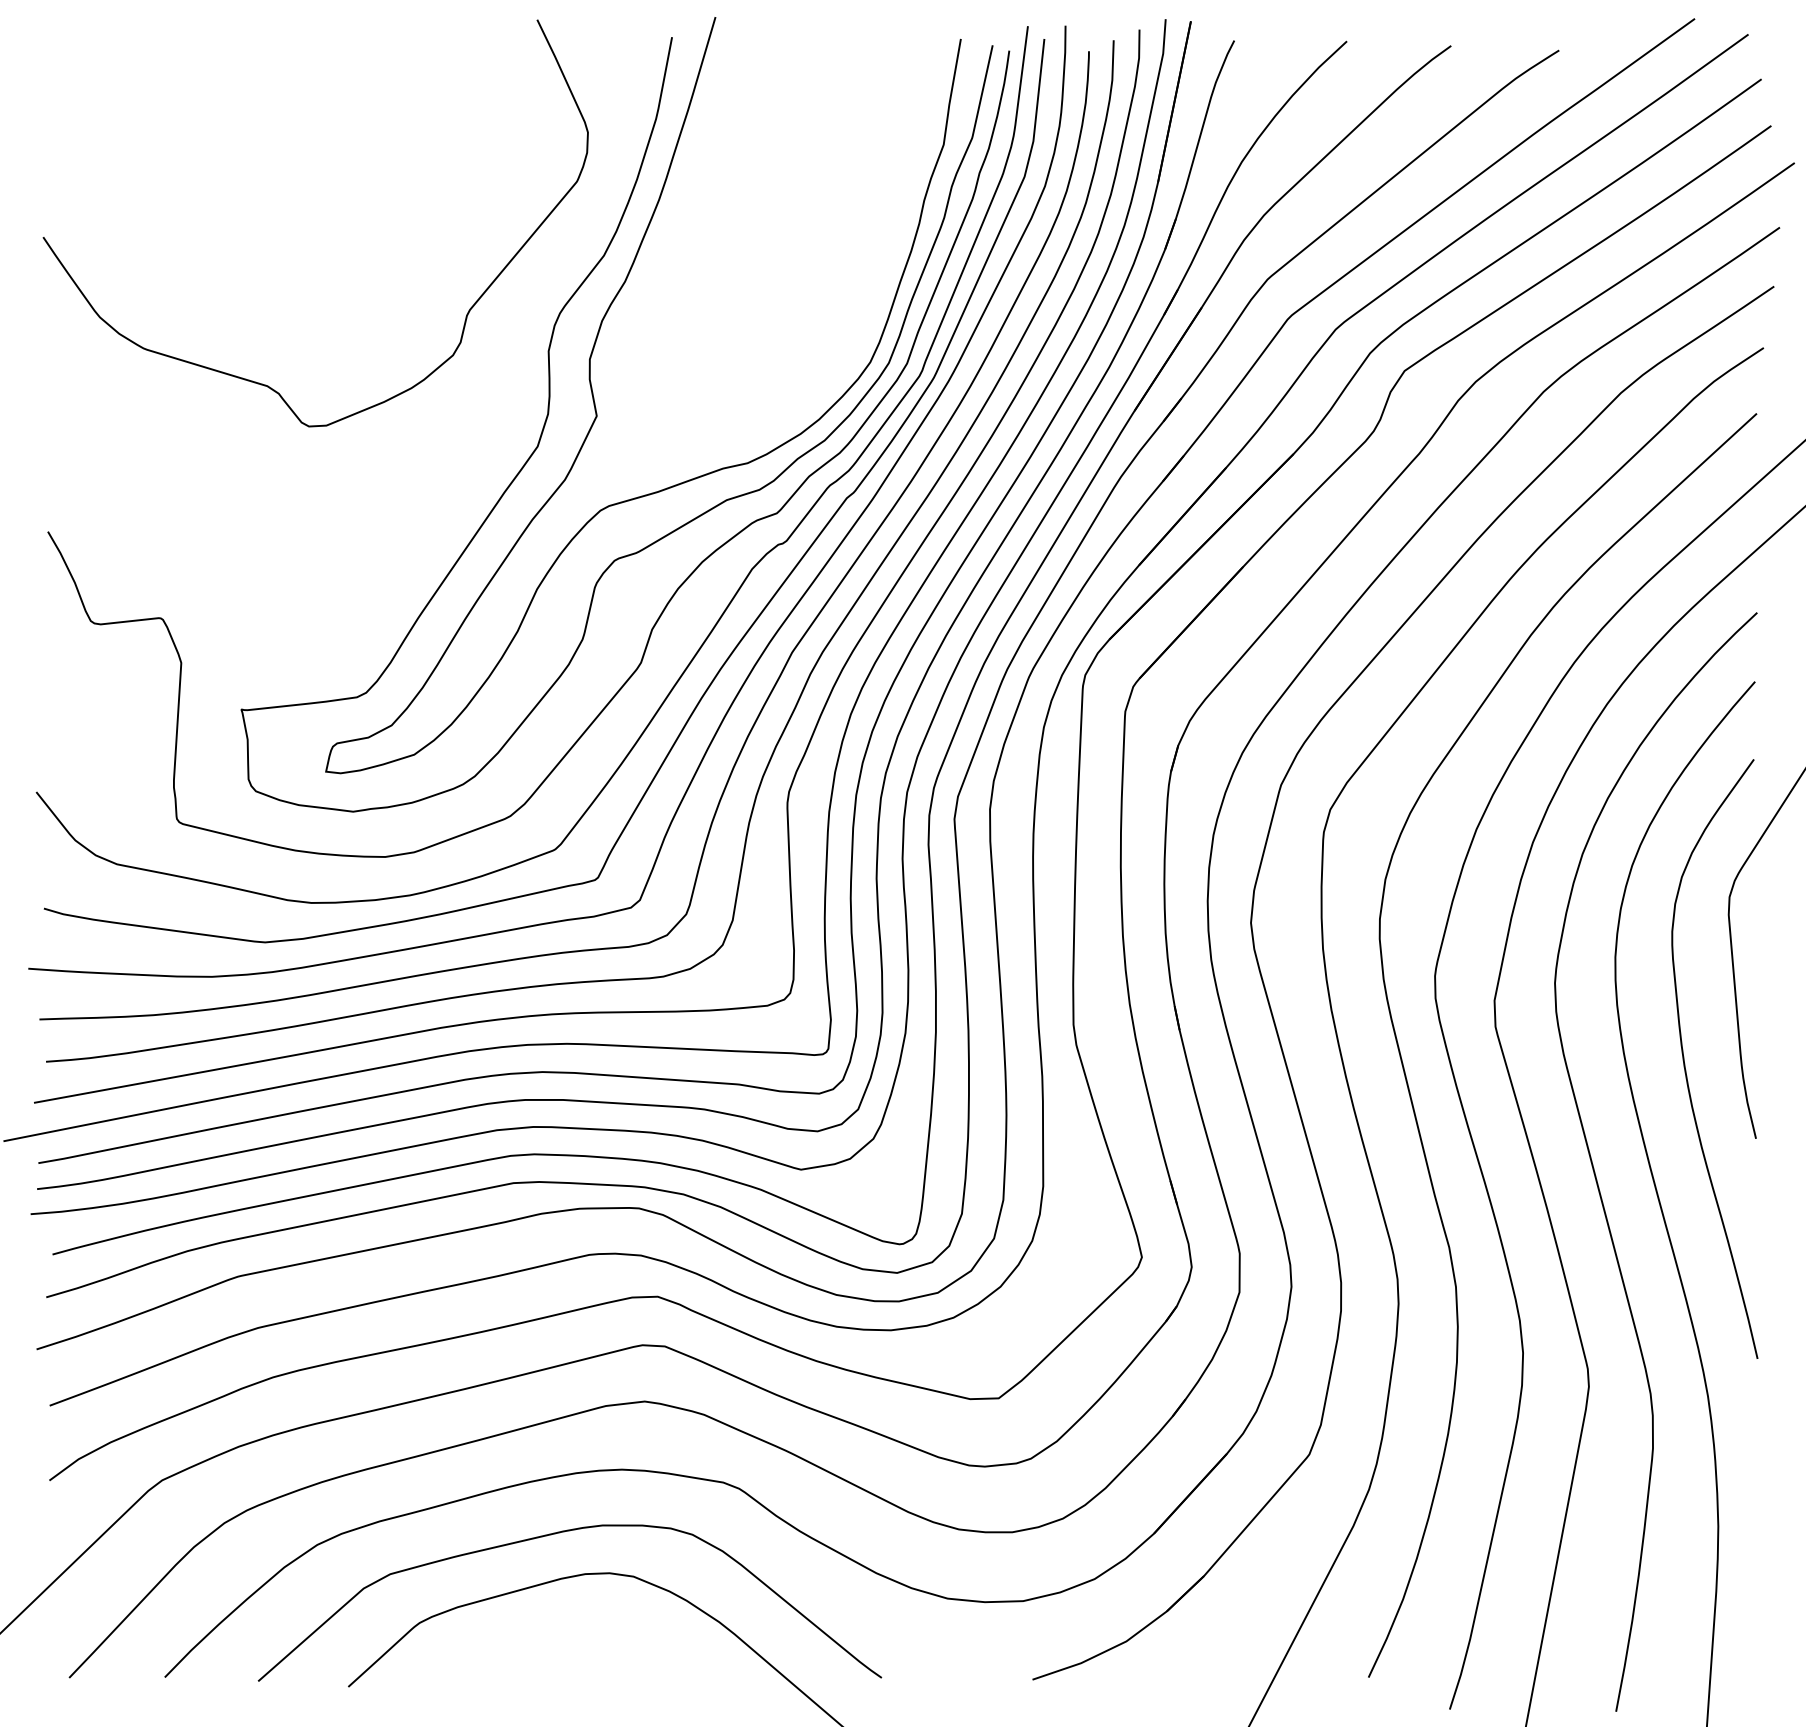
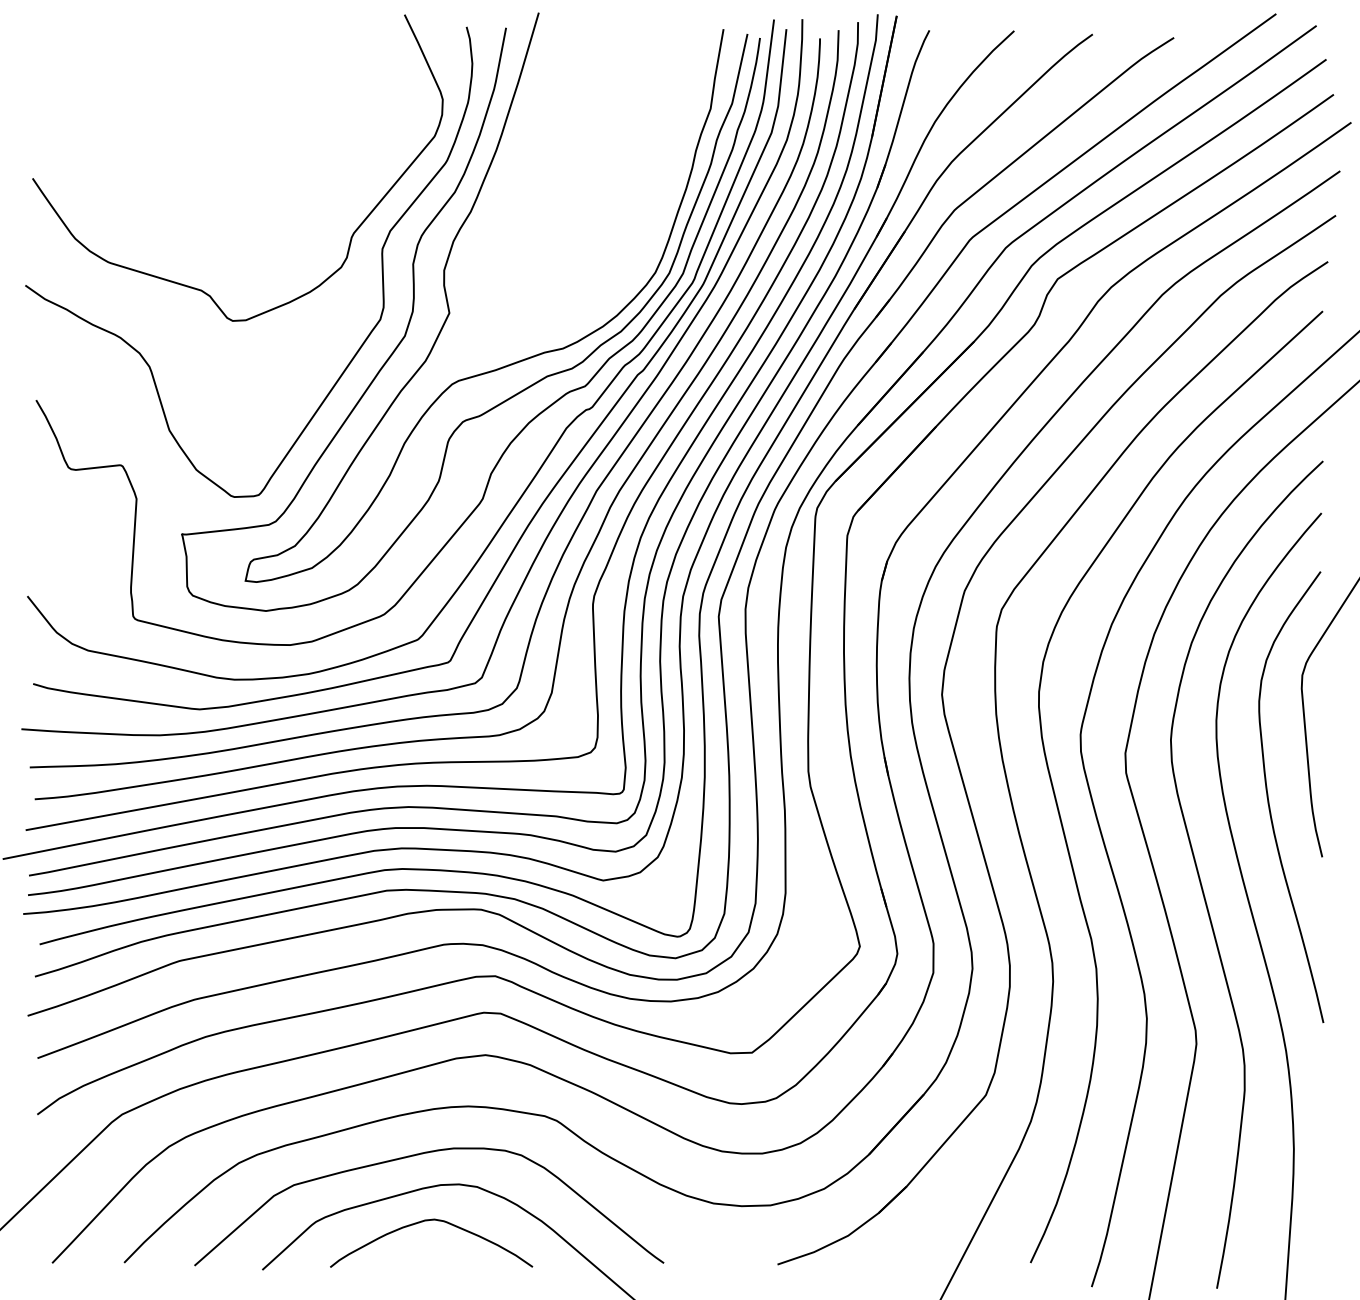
curve: (506, 347) -> (381, 261), added
curve: (568, 1622) -> (428, 1221), added

